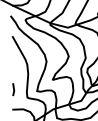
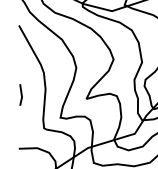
line: (13, 89) -> (20, 94), moved

